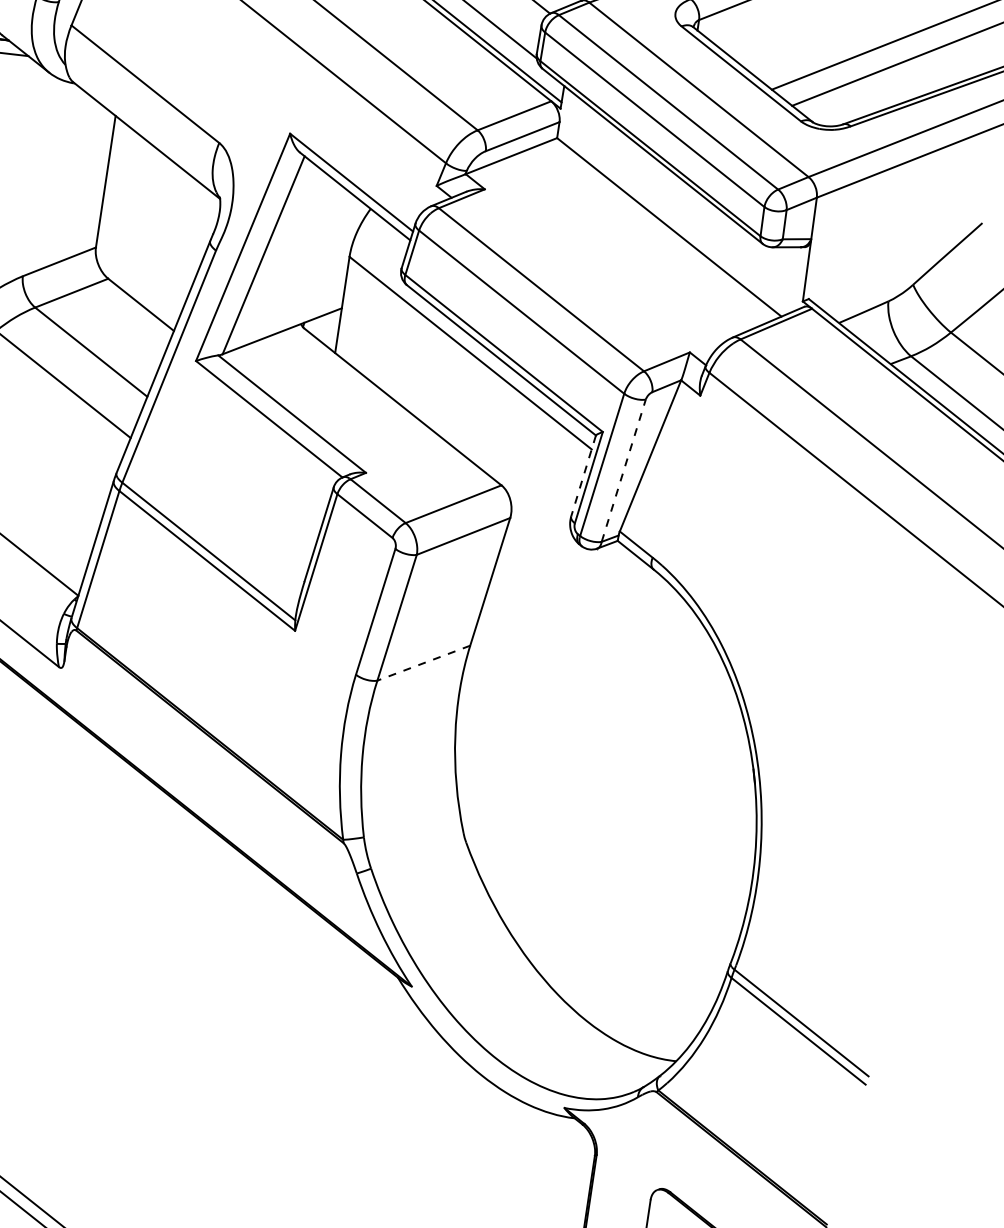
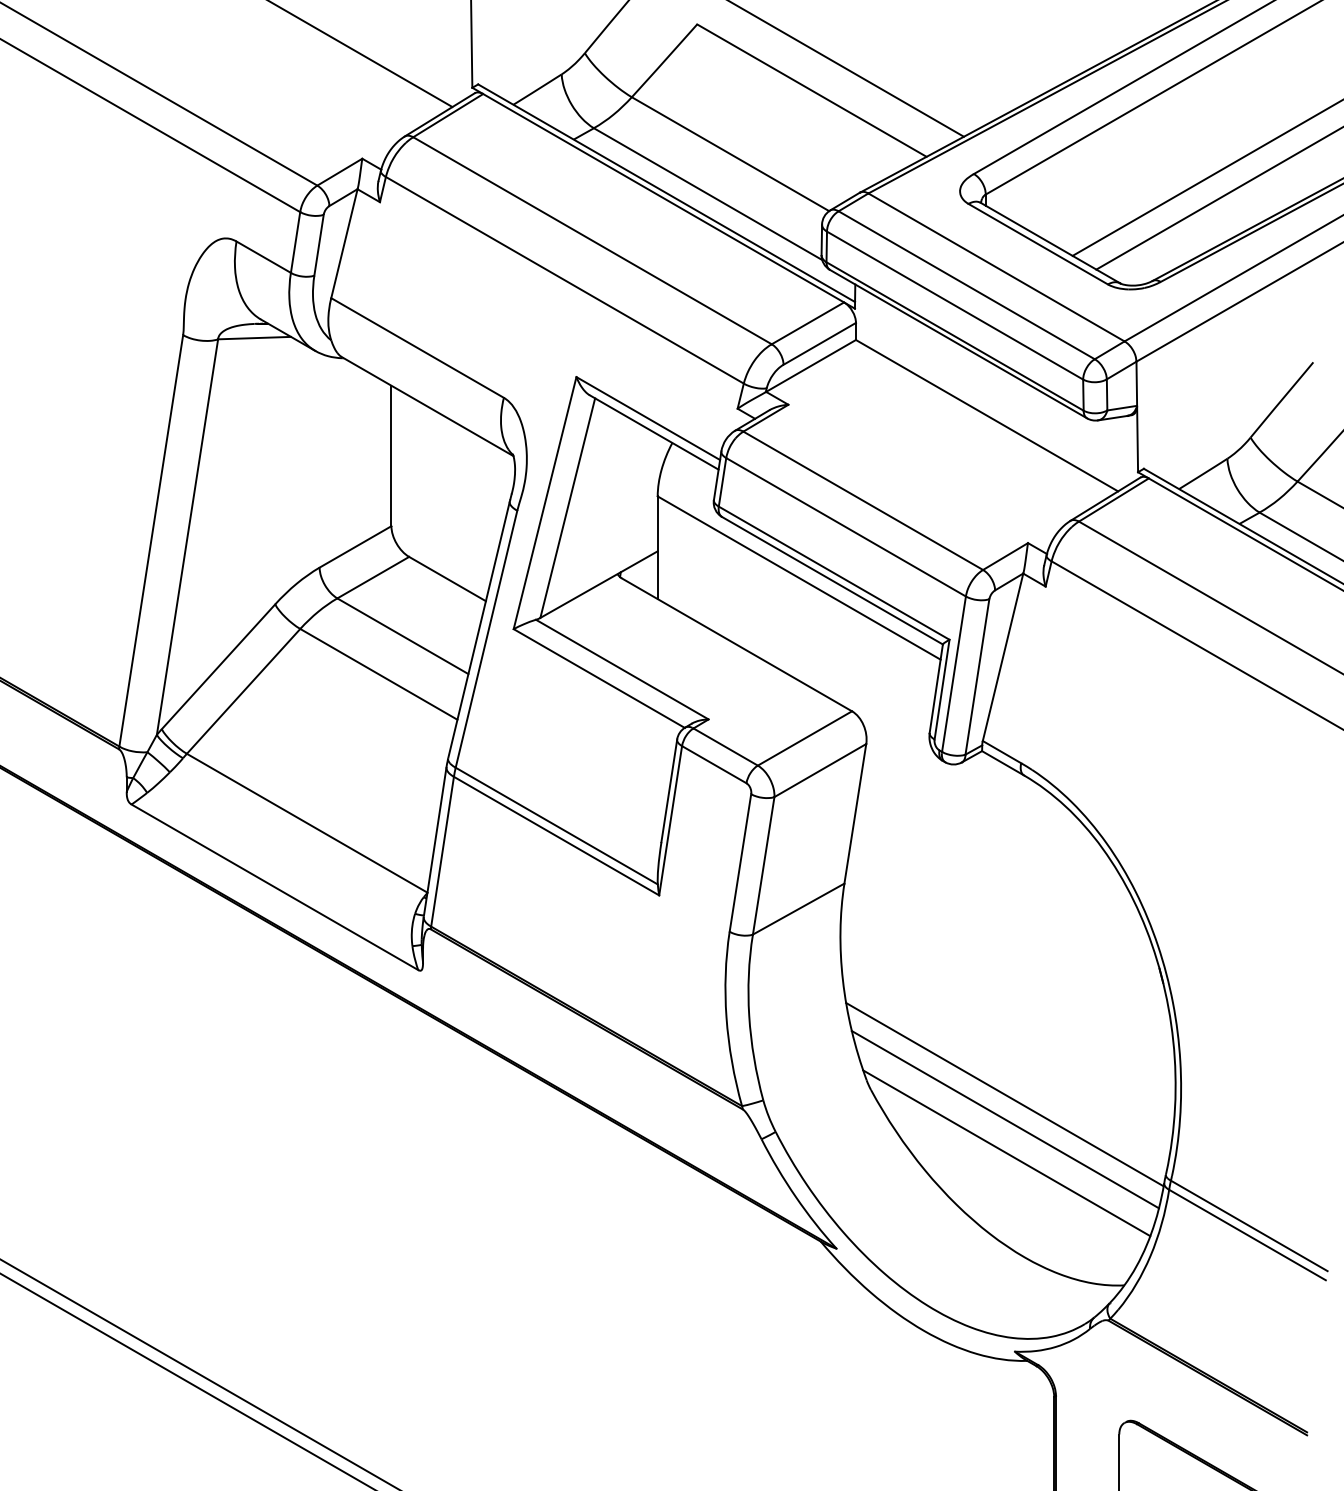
line: (623, 470) -> (977, 676), dashed -> solid
line: (583, 475) -> (936, 688), dashed -> solid
line: (423, 663) -> (798, 909), dashed -> solid
line: (590, 865) -> (1004, 1094), added
line: (587, 889) -> (1004, 1119), added
line: (584, 921) -> (1006, 1153), added

